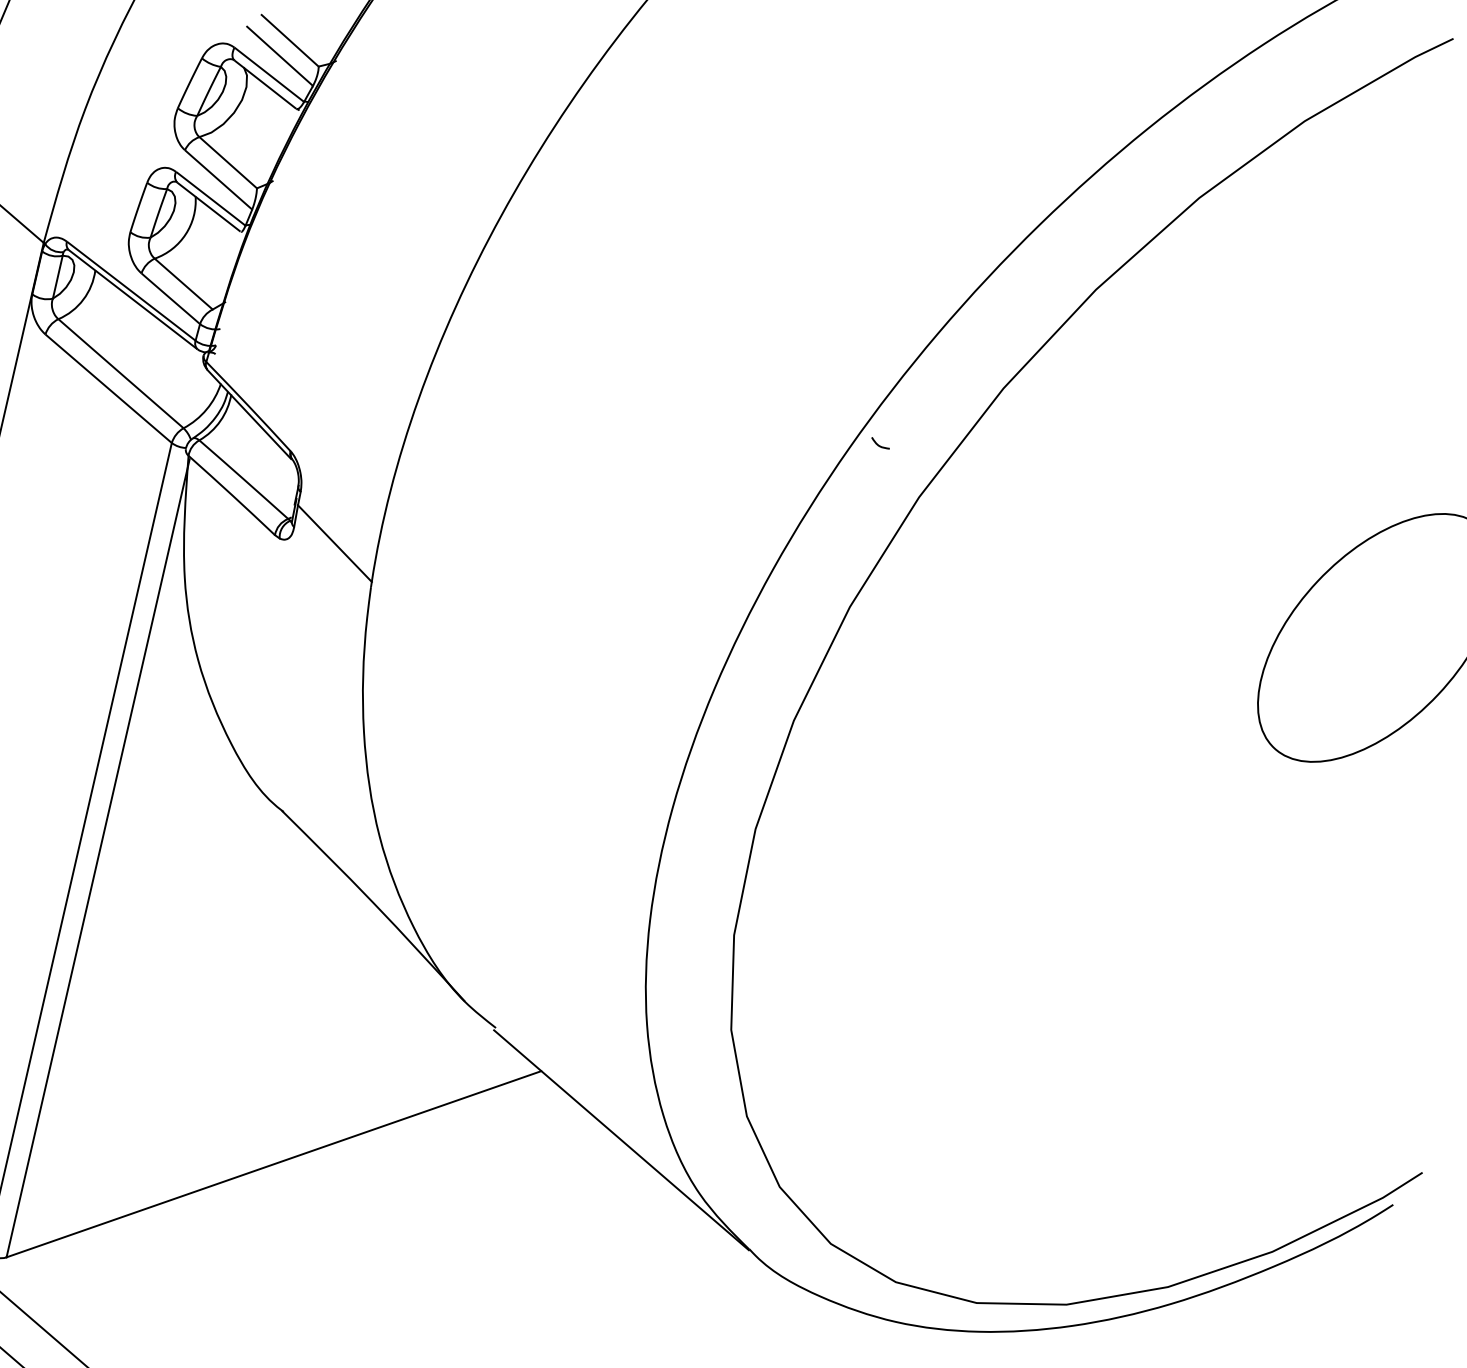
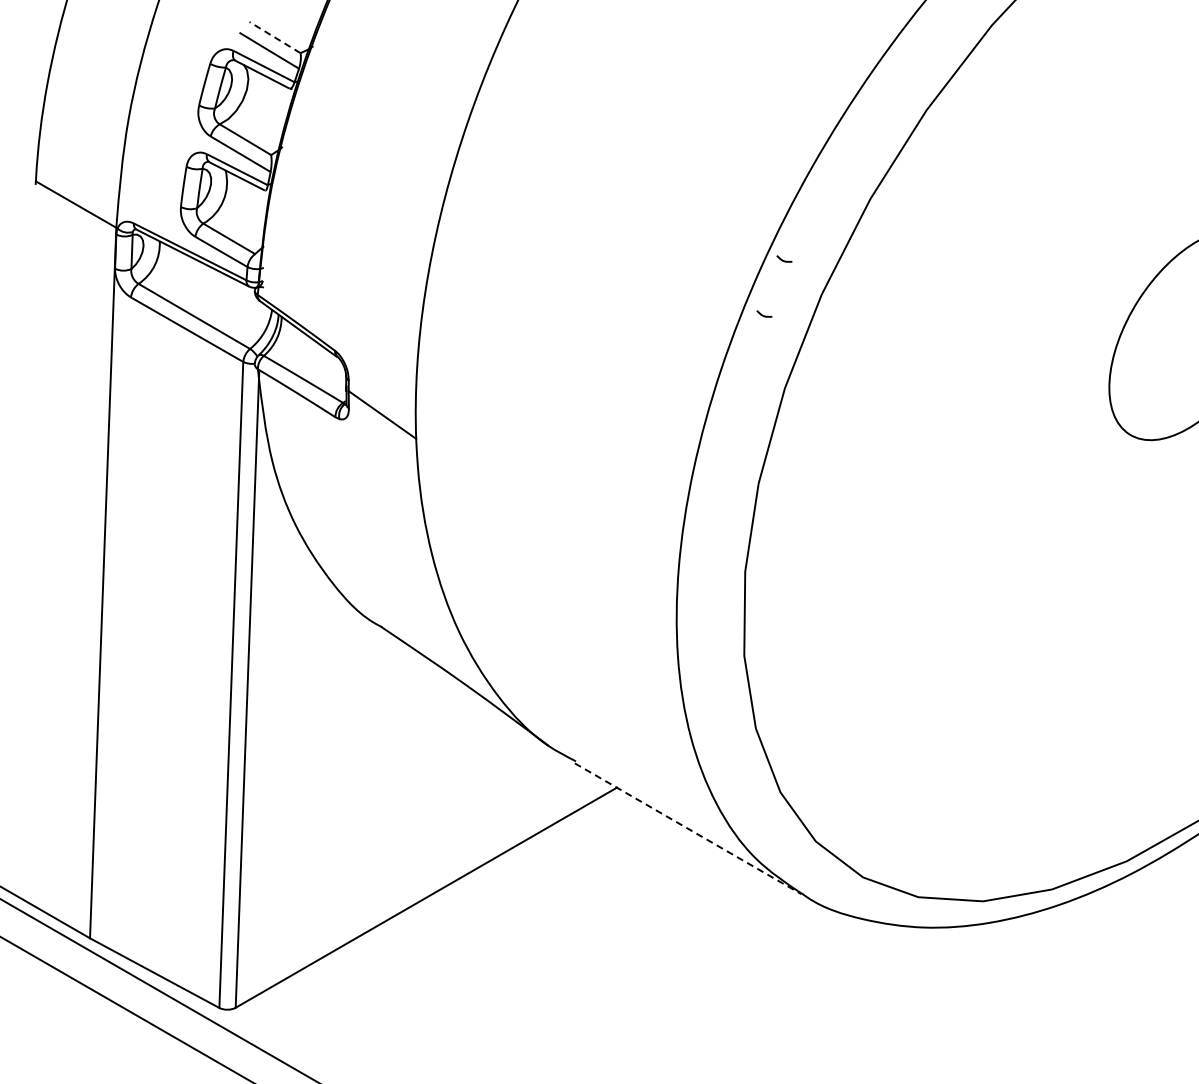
line: (290, 40) -> (275, 37), solid -> dashed
curve: (841, 509) -> (764, 315), added
line: (621, 1139) -> (688, 828), solid -> dashed

